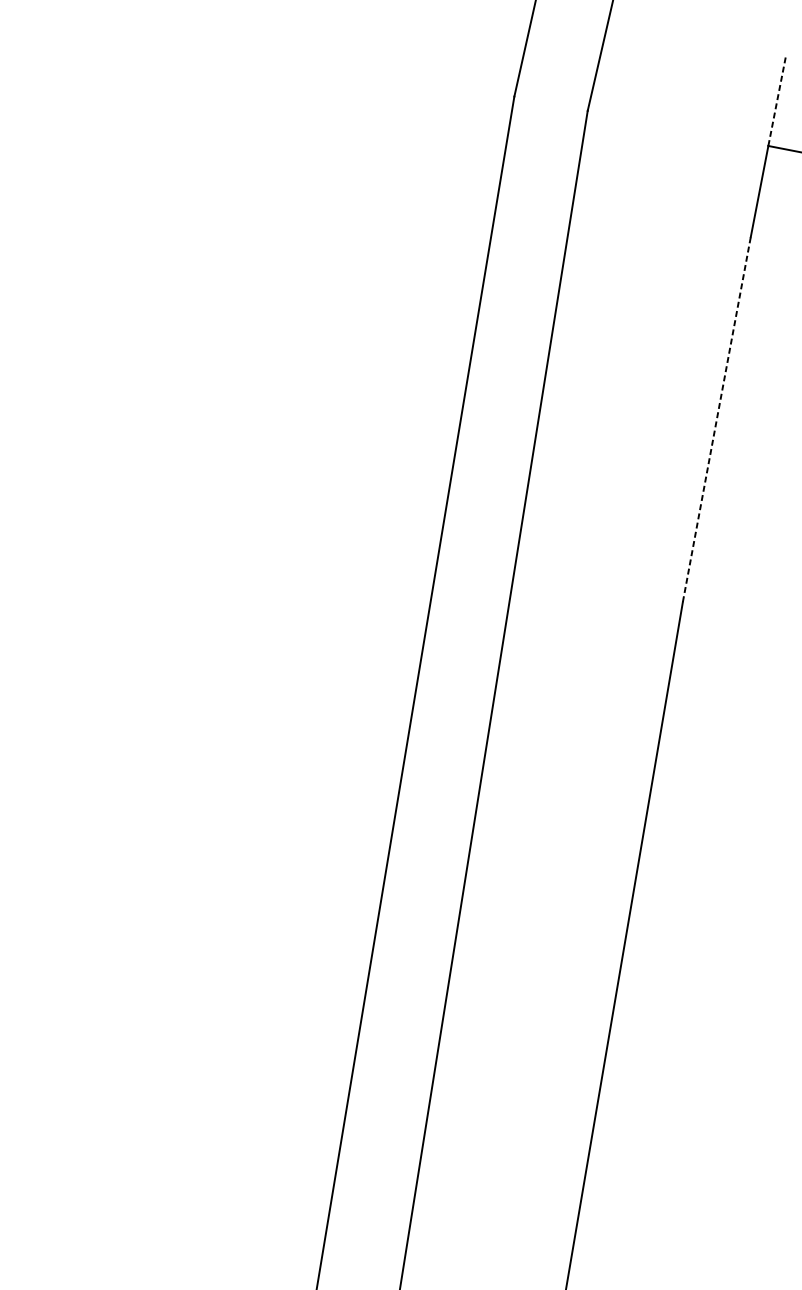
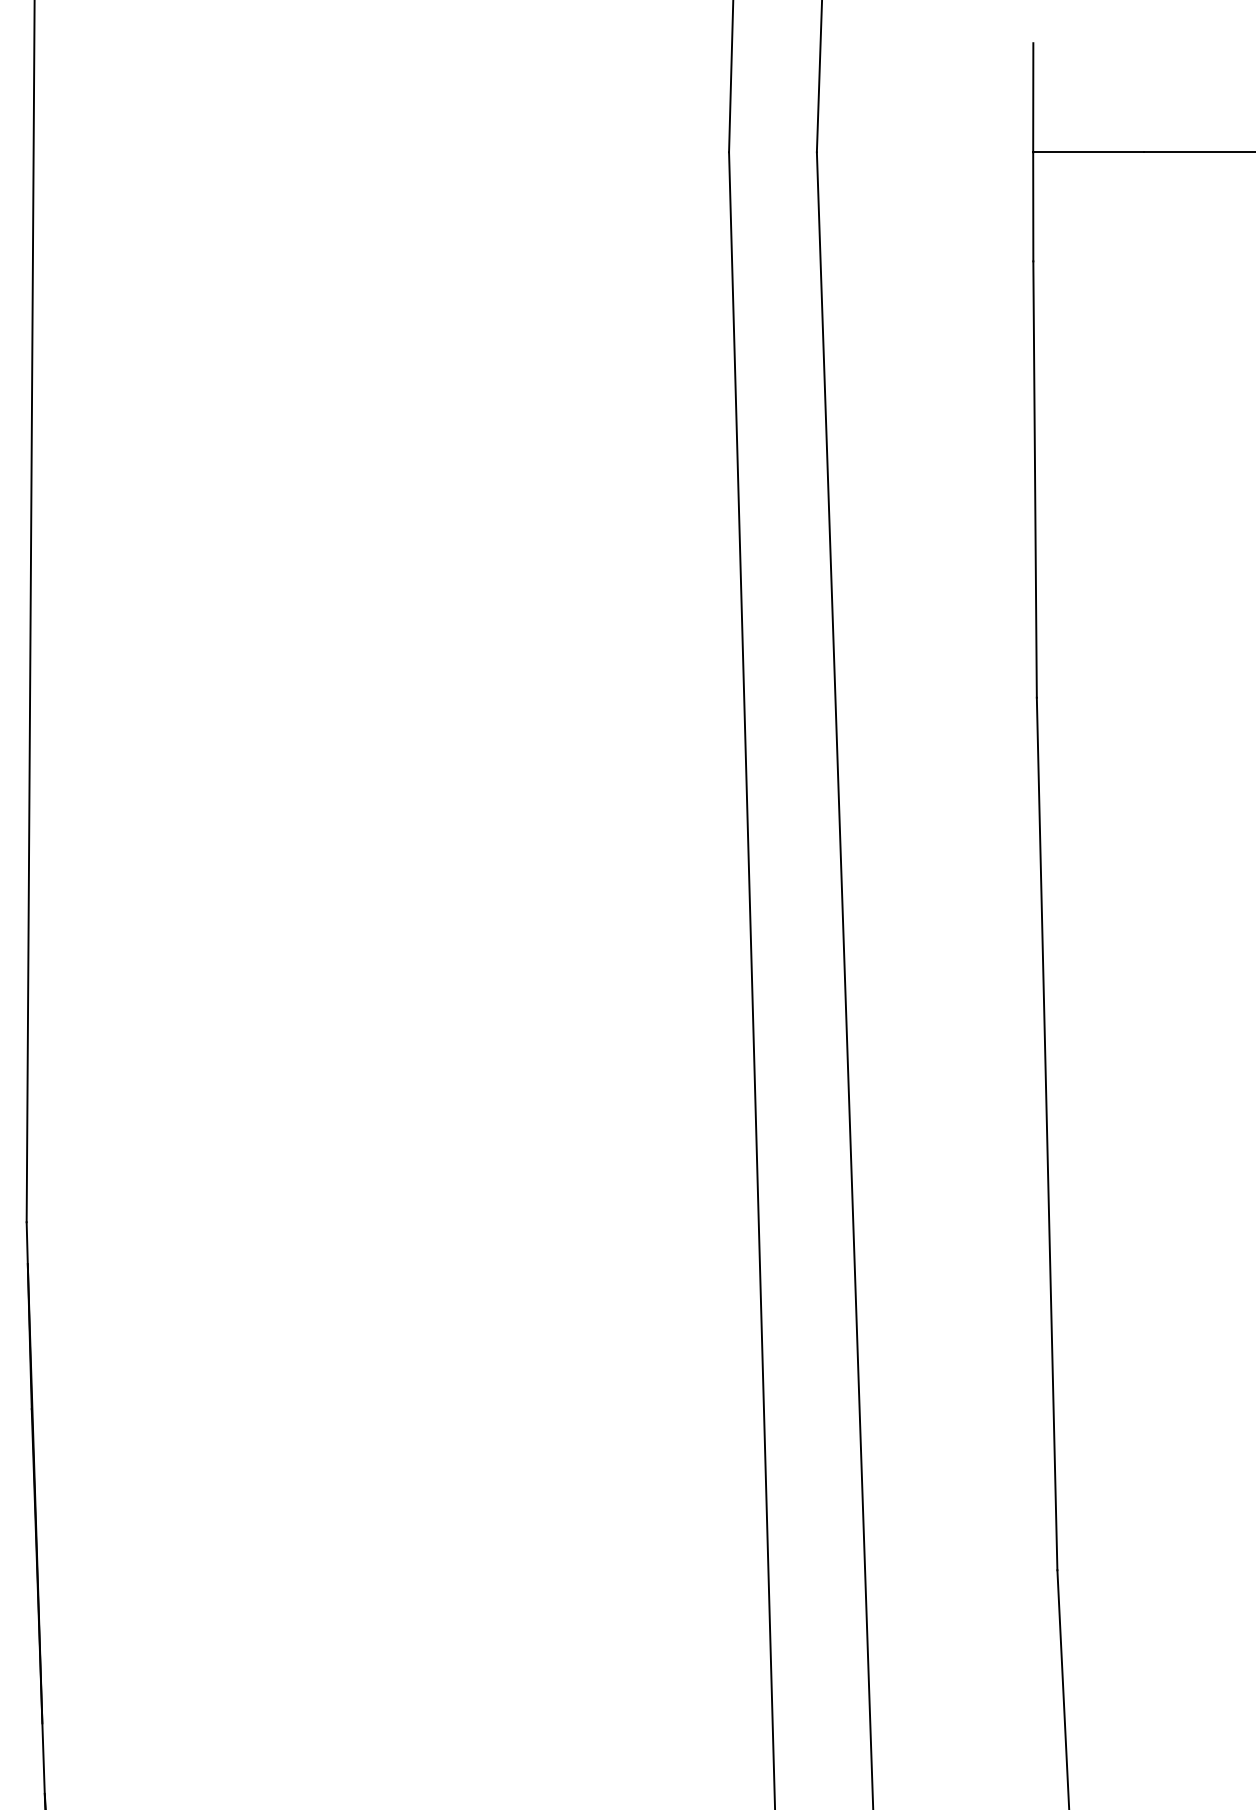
line: (777, 100) -> (1033, 97), dashed -> solid
line: (717, 419) -> (1035, 479), dashed -> solid

